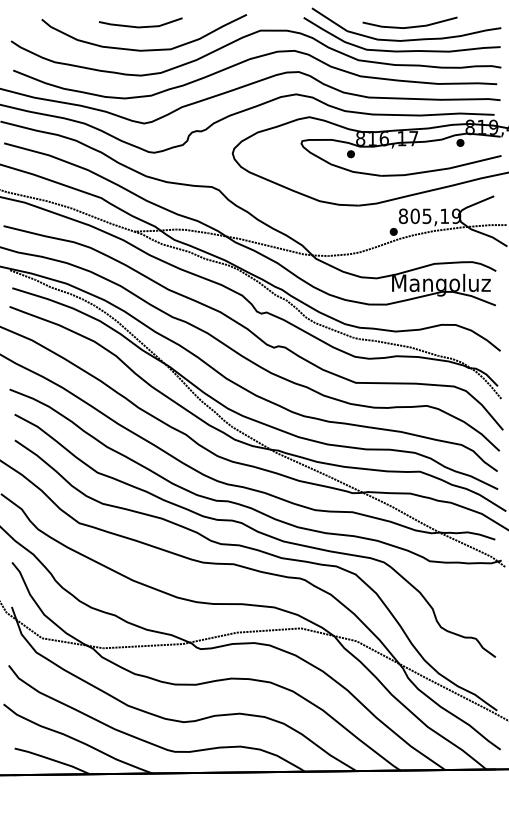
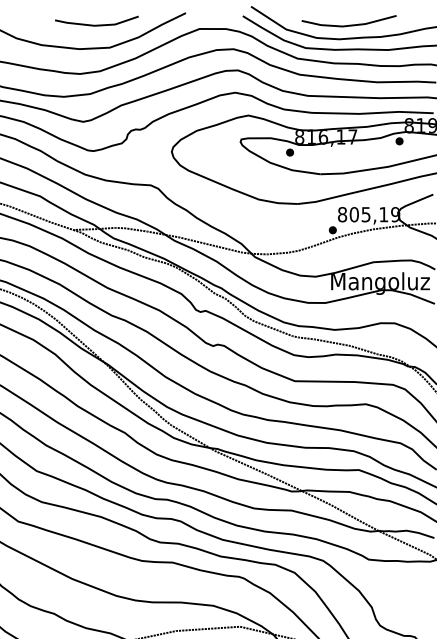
line: (140, 26) -> (96, 24), moved

